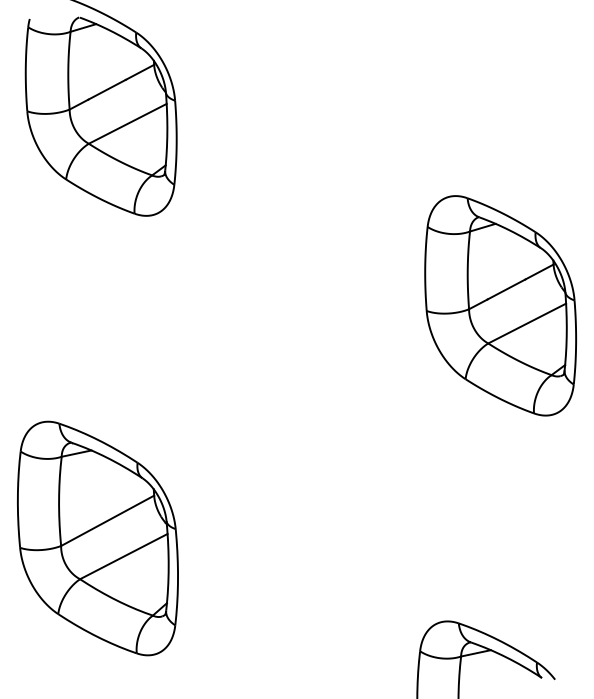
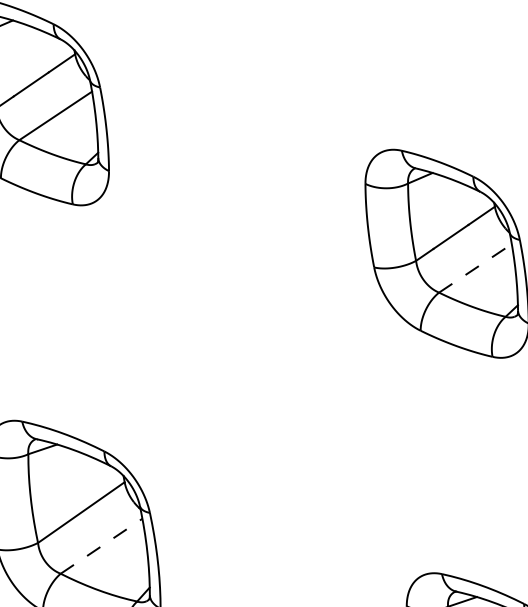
line: (527, 323) -> (475, 268), solid -> dashed
line: (124, 556) -> (102, 546), solid -> dashed

